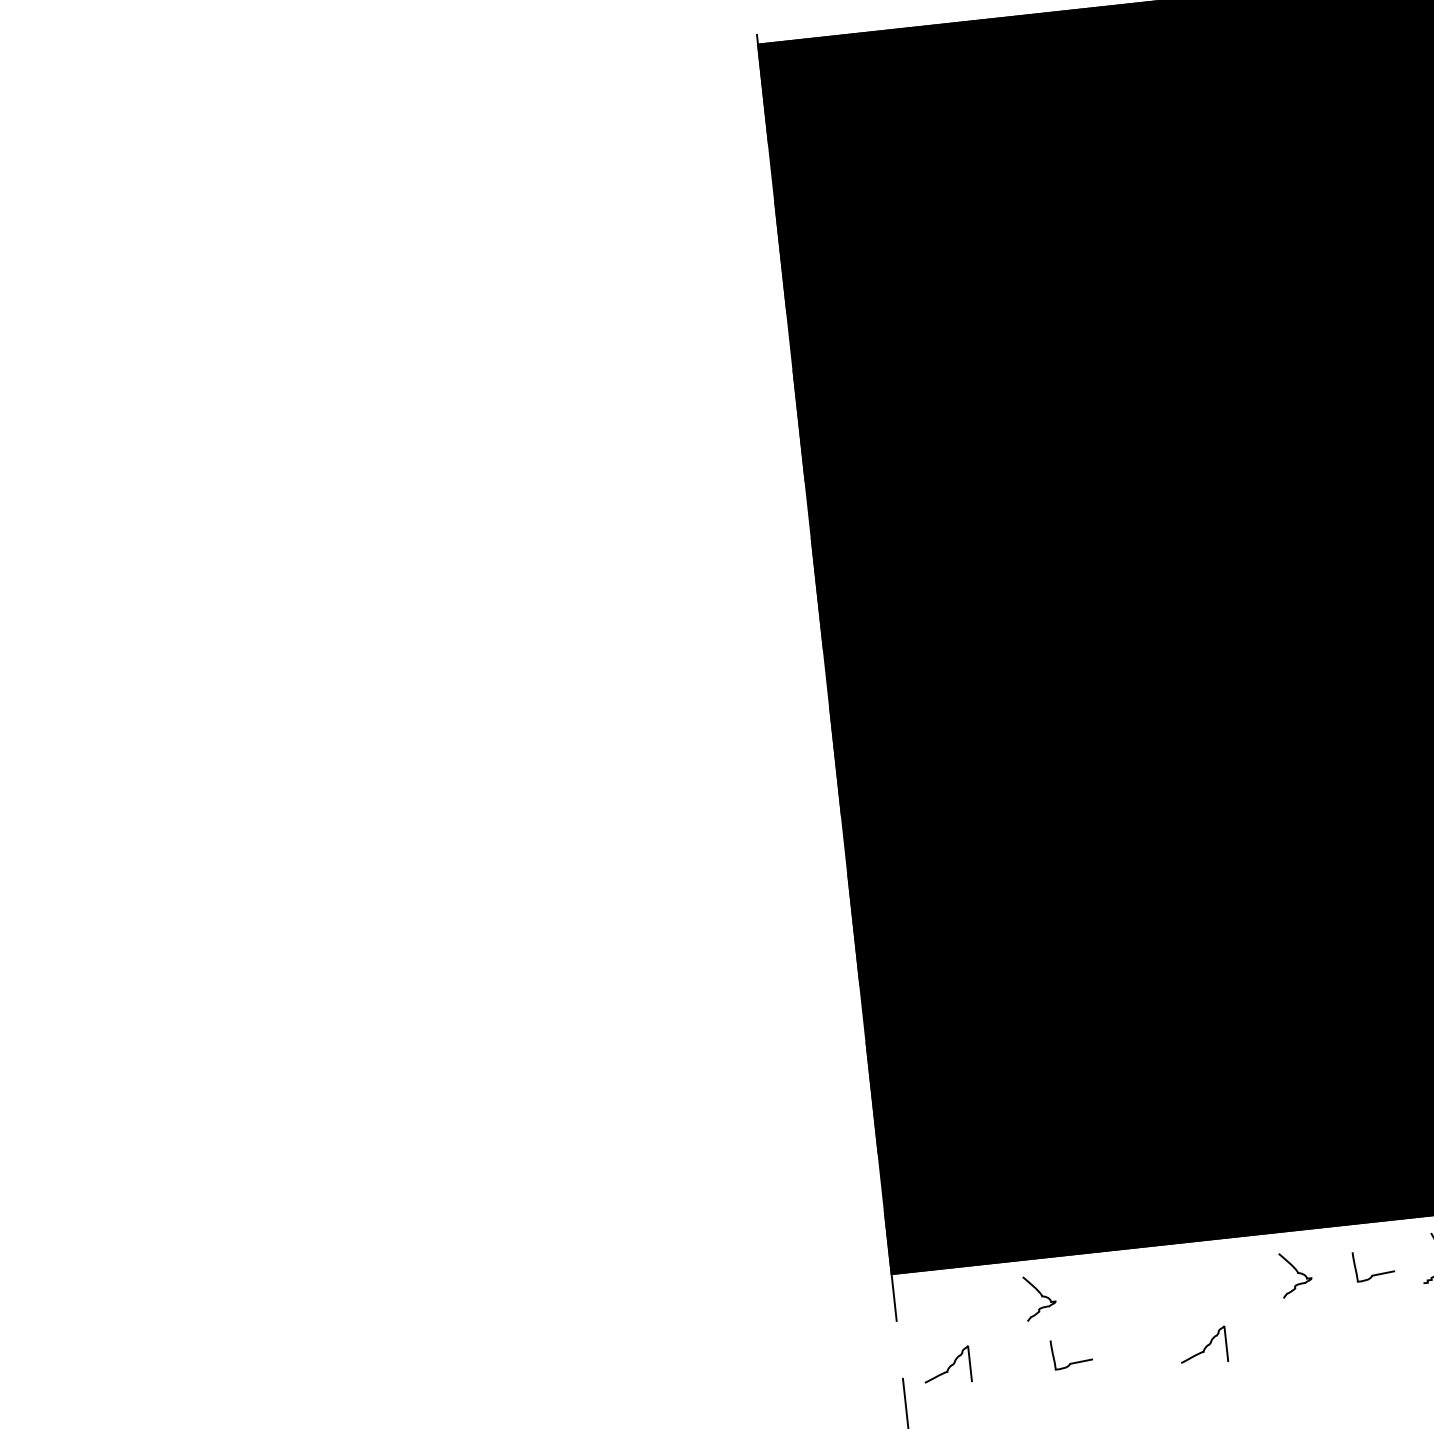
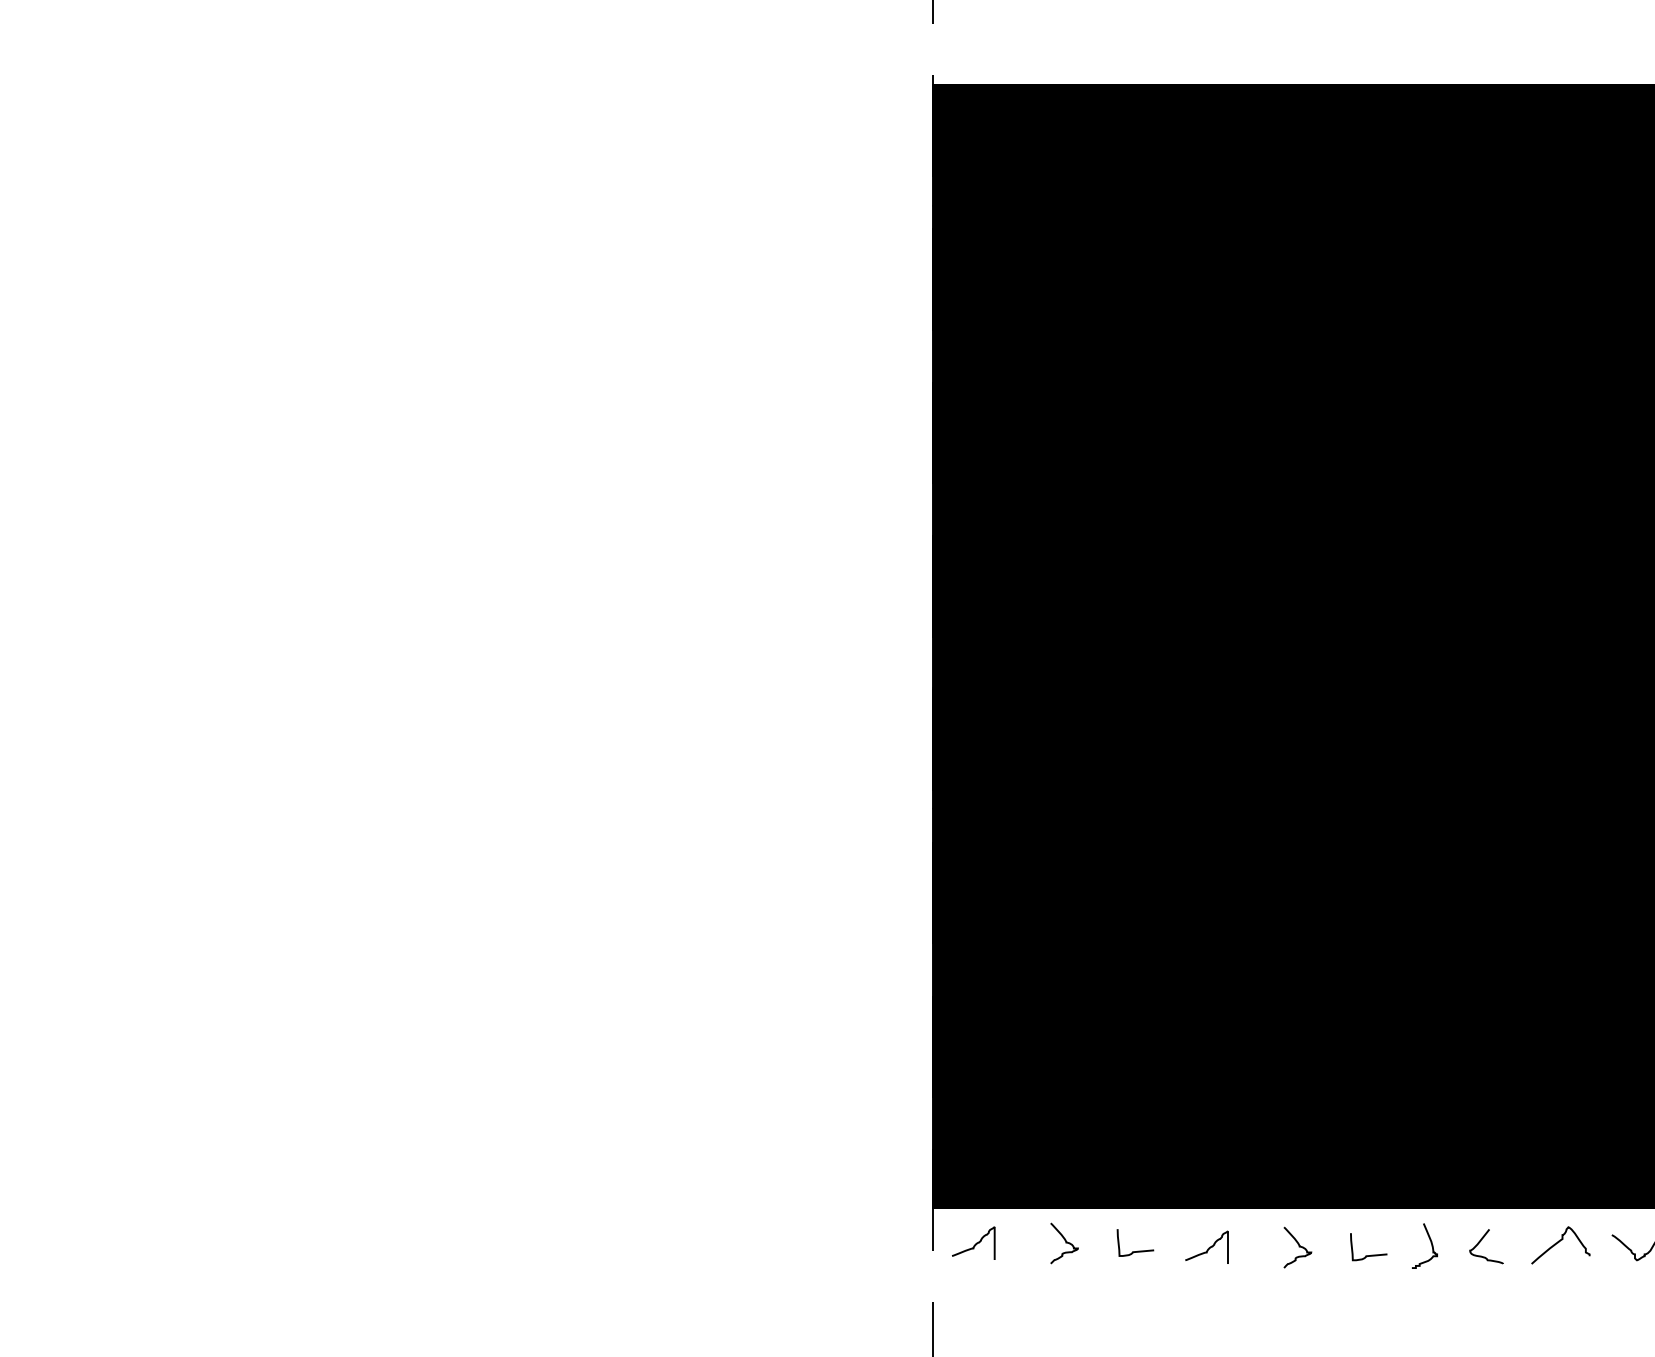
curve: (1205, 1346) -> (1208, 1247), moved
curve: (1074, 1361) -> (1137, 1250), moved
curve: (949, 1366) -> (975, 1243), moved

